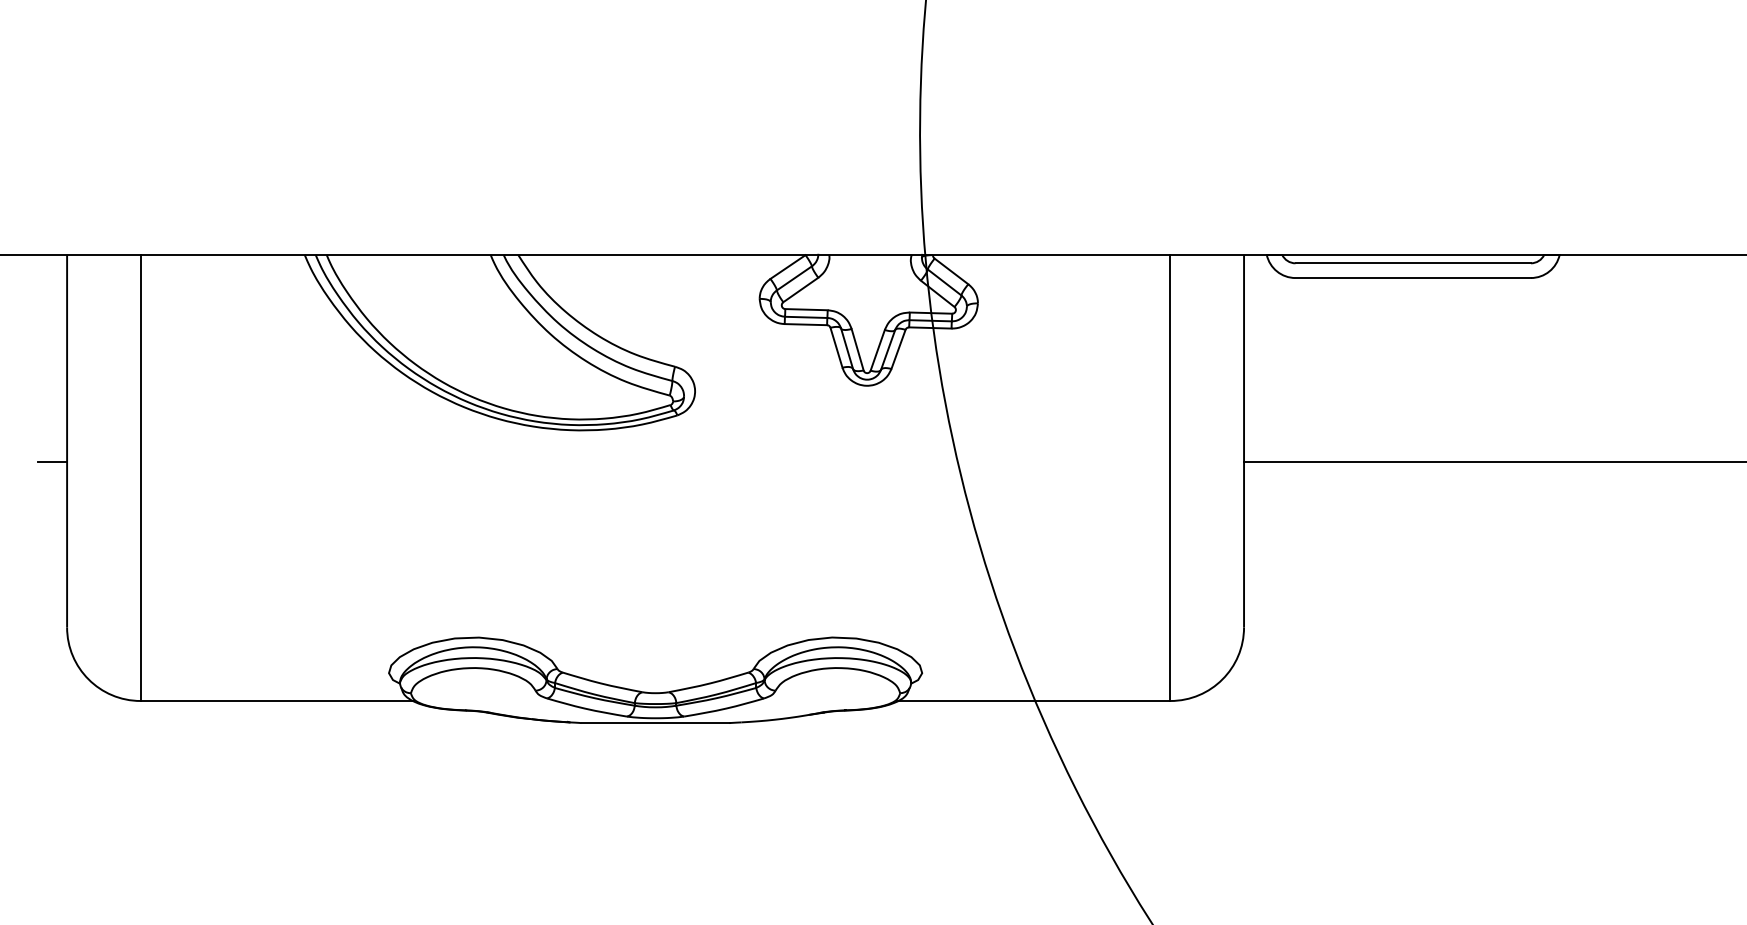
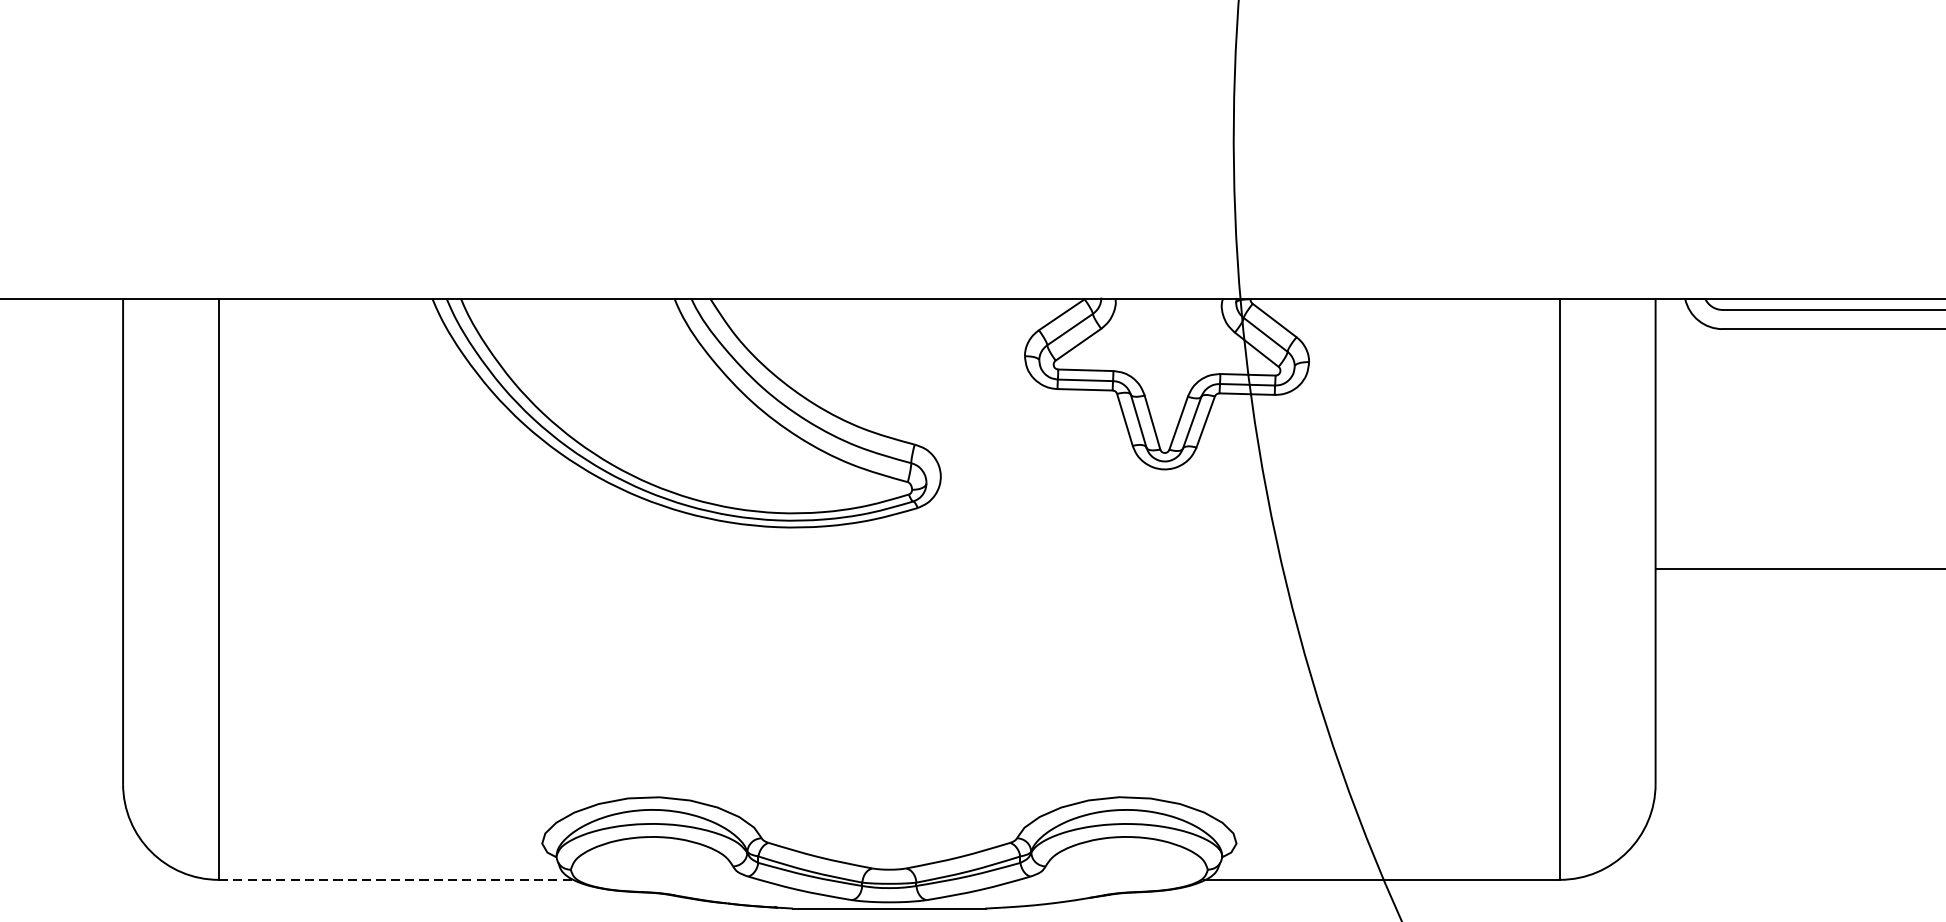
line: (52, 461) -> (104, 568), removed
line: (277, 701) -> (397, 880), solid -> dashed

